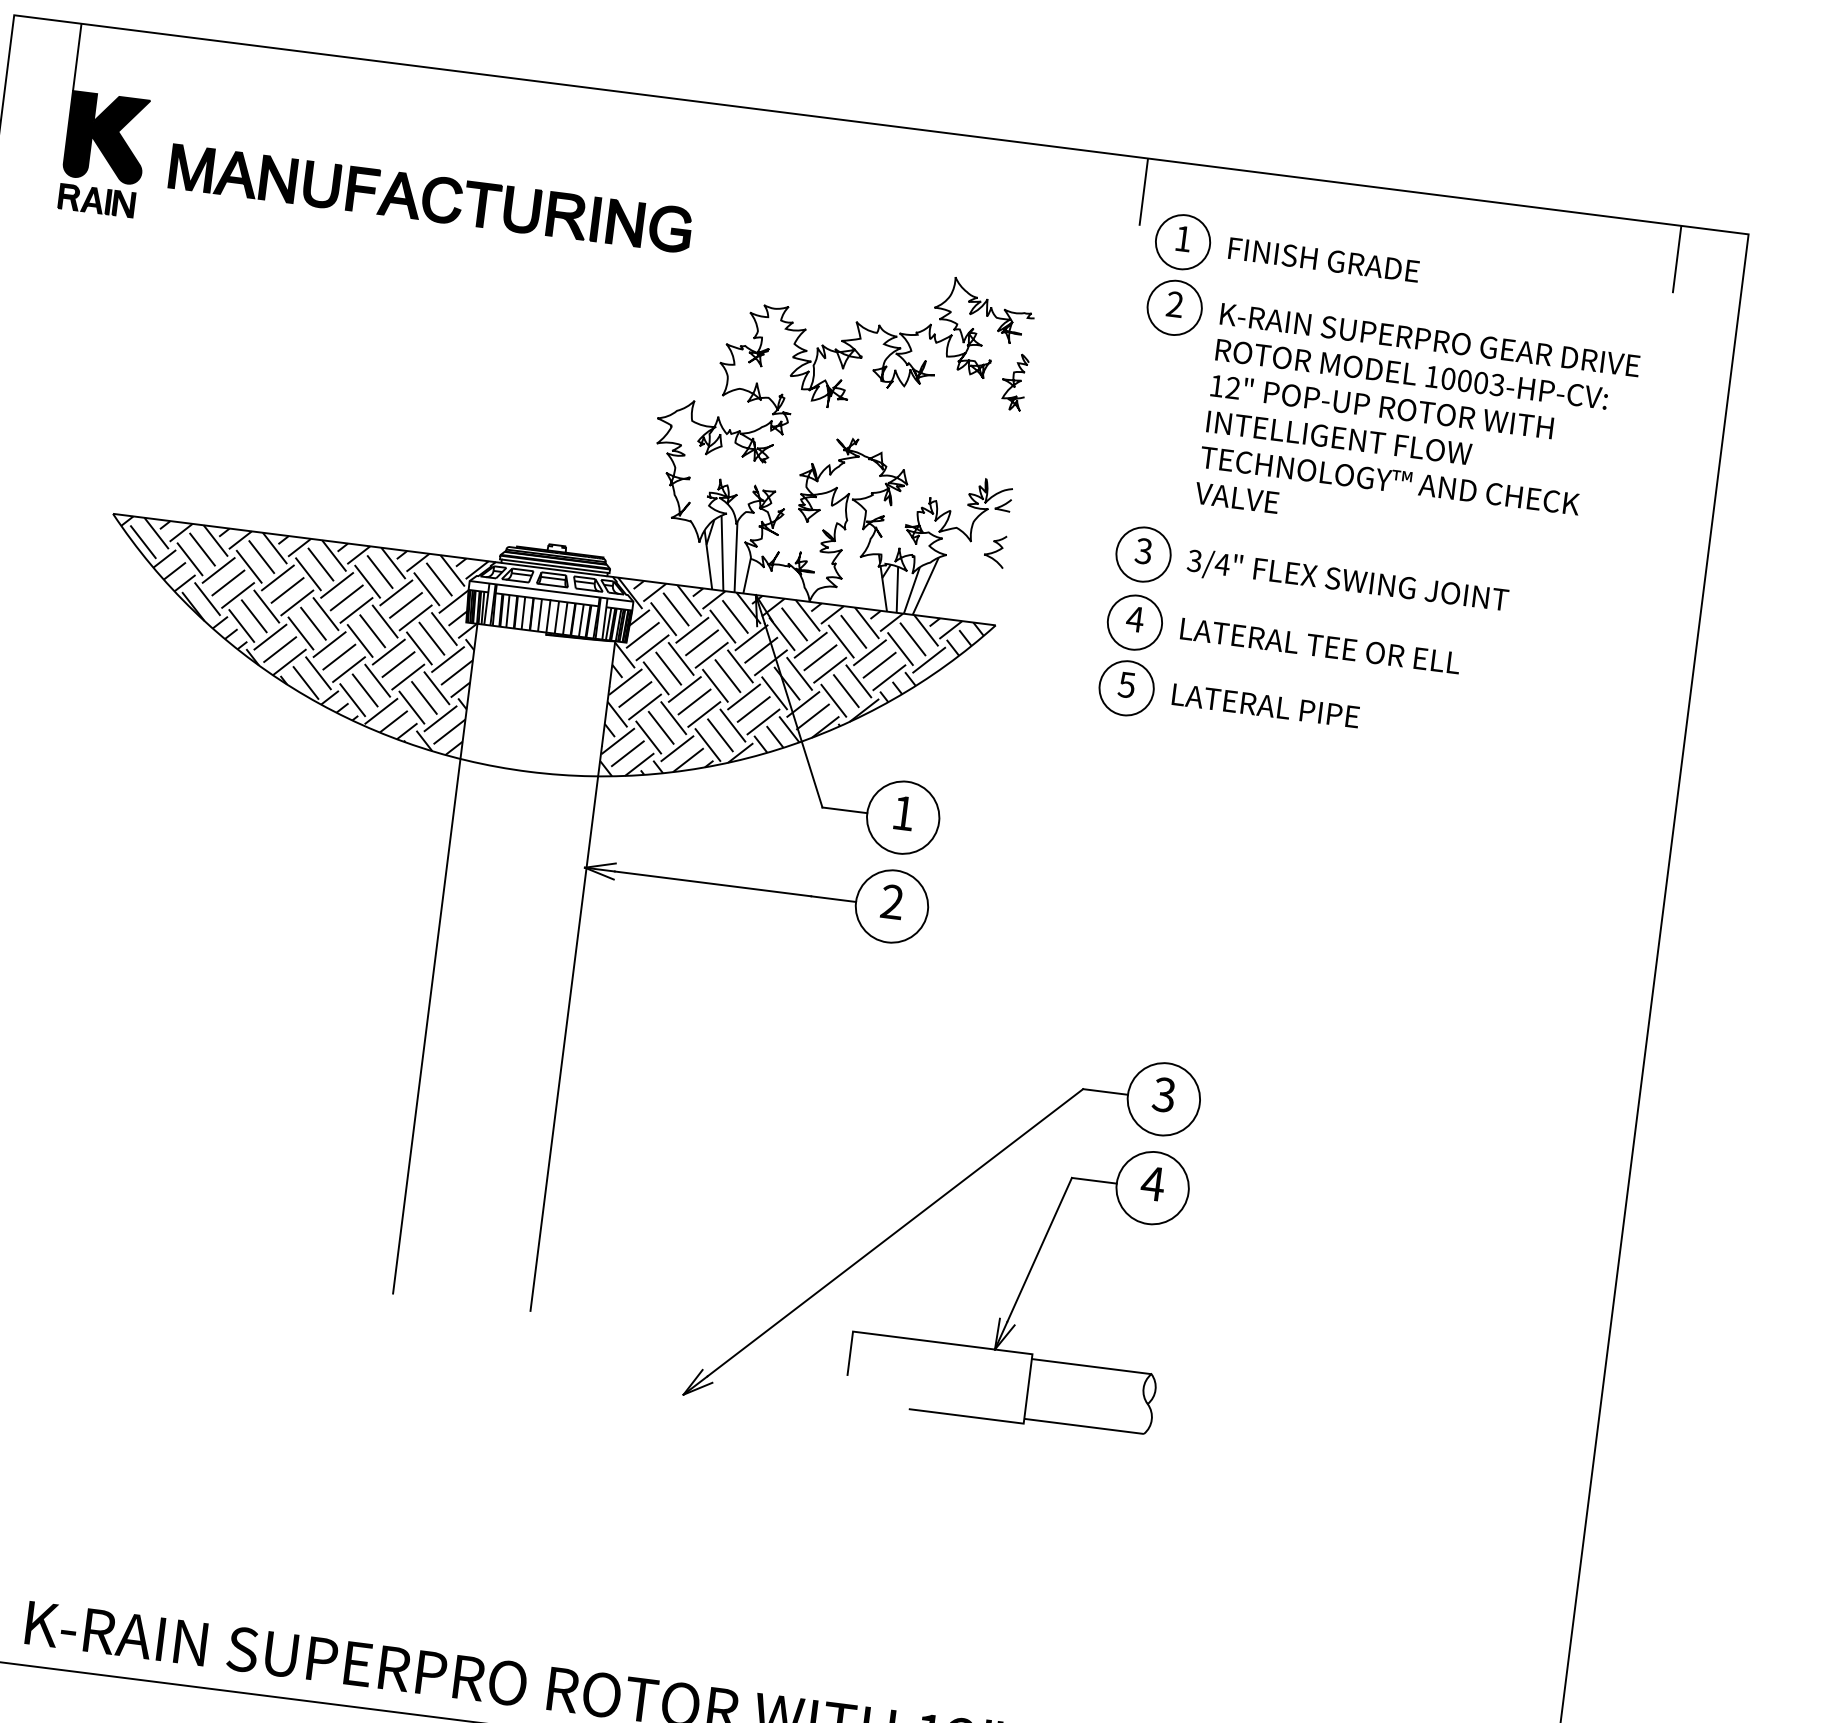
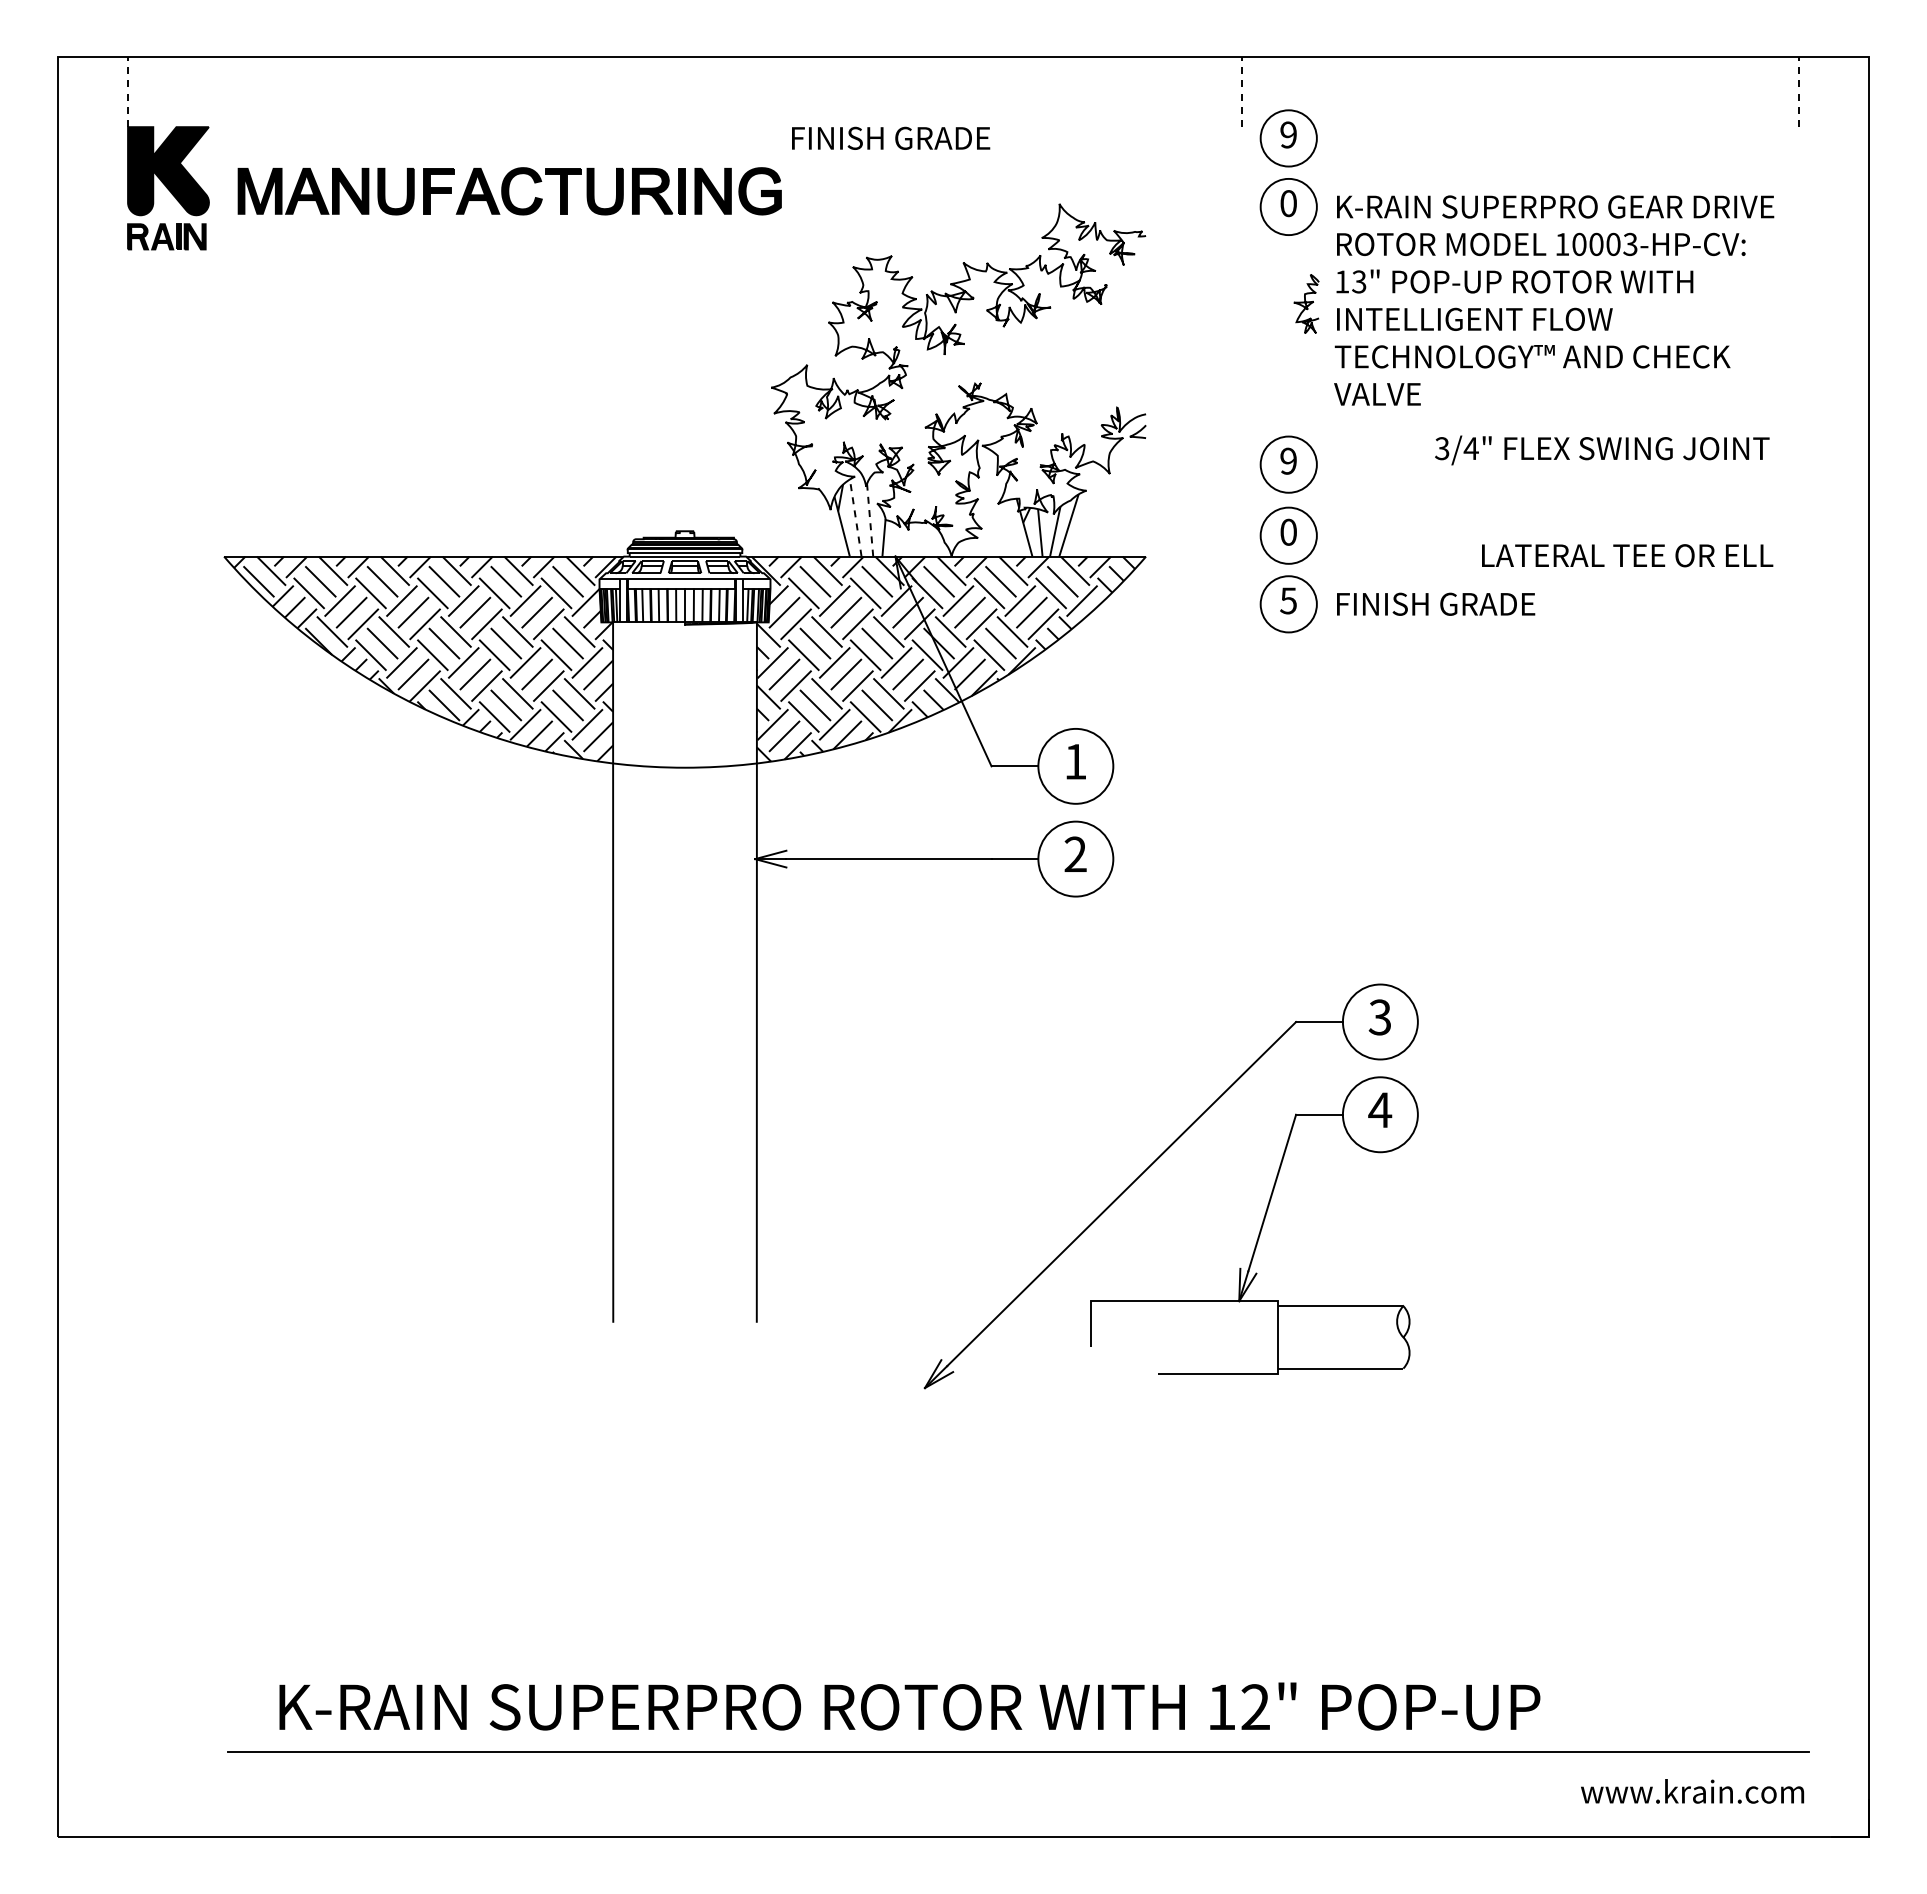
line: (77, 56) -> (128, 91), solid -> dashed
line: (1143, 191) -> (1241, 91), solid -> dashed
text: (1183, 238) -> (1288, 134), 1 -> 9
line: (1676, 258) -> (1798, 91), solid -> dashed
text: (1324, 259) -> (891, 137), moved
text: (1174, 304) -> (1288, 203), 2 -> 0
curve: (1014, 381) -> (1306, 303), moved
text: (1233, 387) -> (1359, 281), 10003-HP-CV:^J12" -> 10003-HP-CV:^J13"
text: (1143, 550) -> (1288, 460), 3 -> 9
curve: (994, 551) -> (1135, 480), removed
line: (722, 552) -> (855, 517), solid -> dashed
line: (736, 557) -> (870, 520), solid -> dashed
text: (1347, 582) -> (1602, 450), moved
text: (1135, 618) -> (1288, 531), 4 -> 0
text: (1320, 645) -> (1627, 555), moved
text: (1269, 705) -> (1437, 603), LATERAL PIPE -> FINISH GRADE

